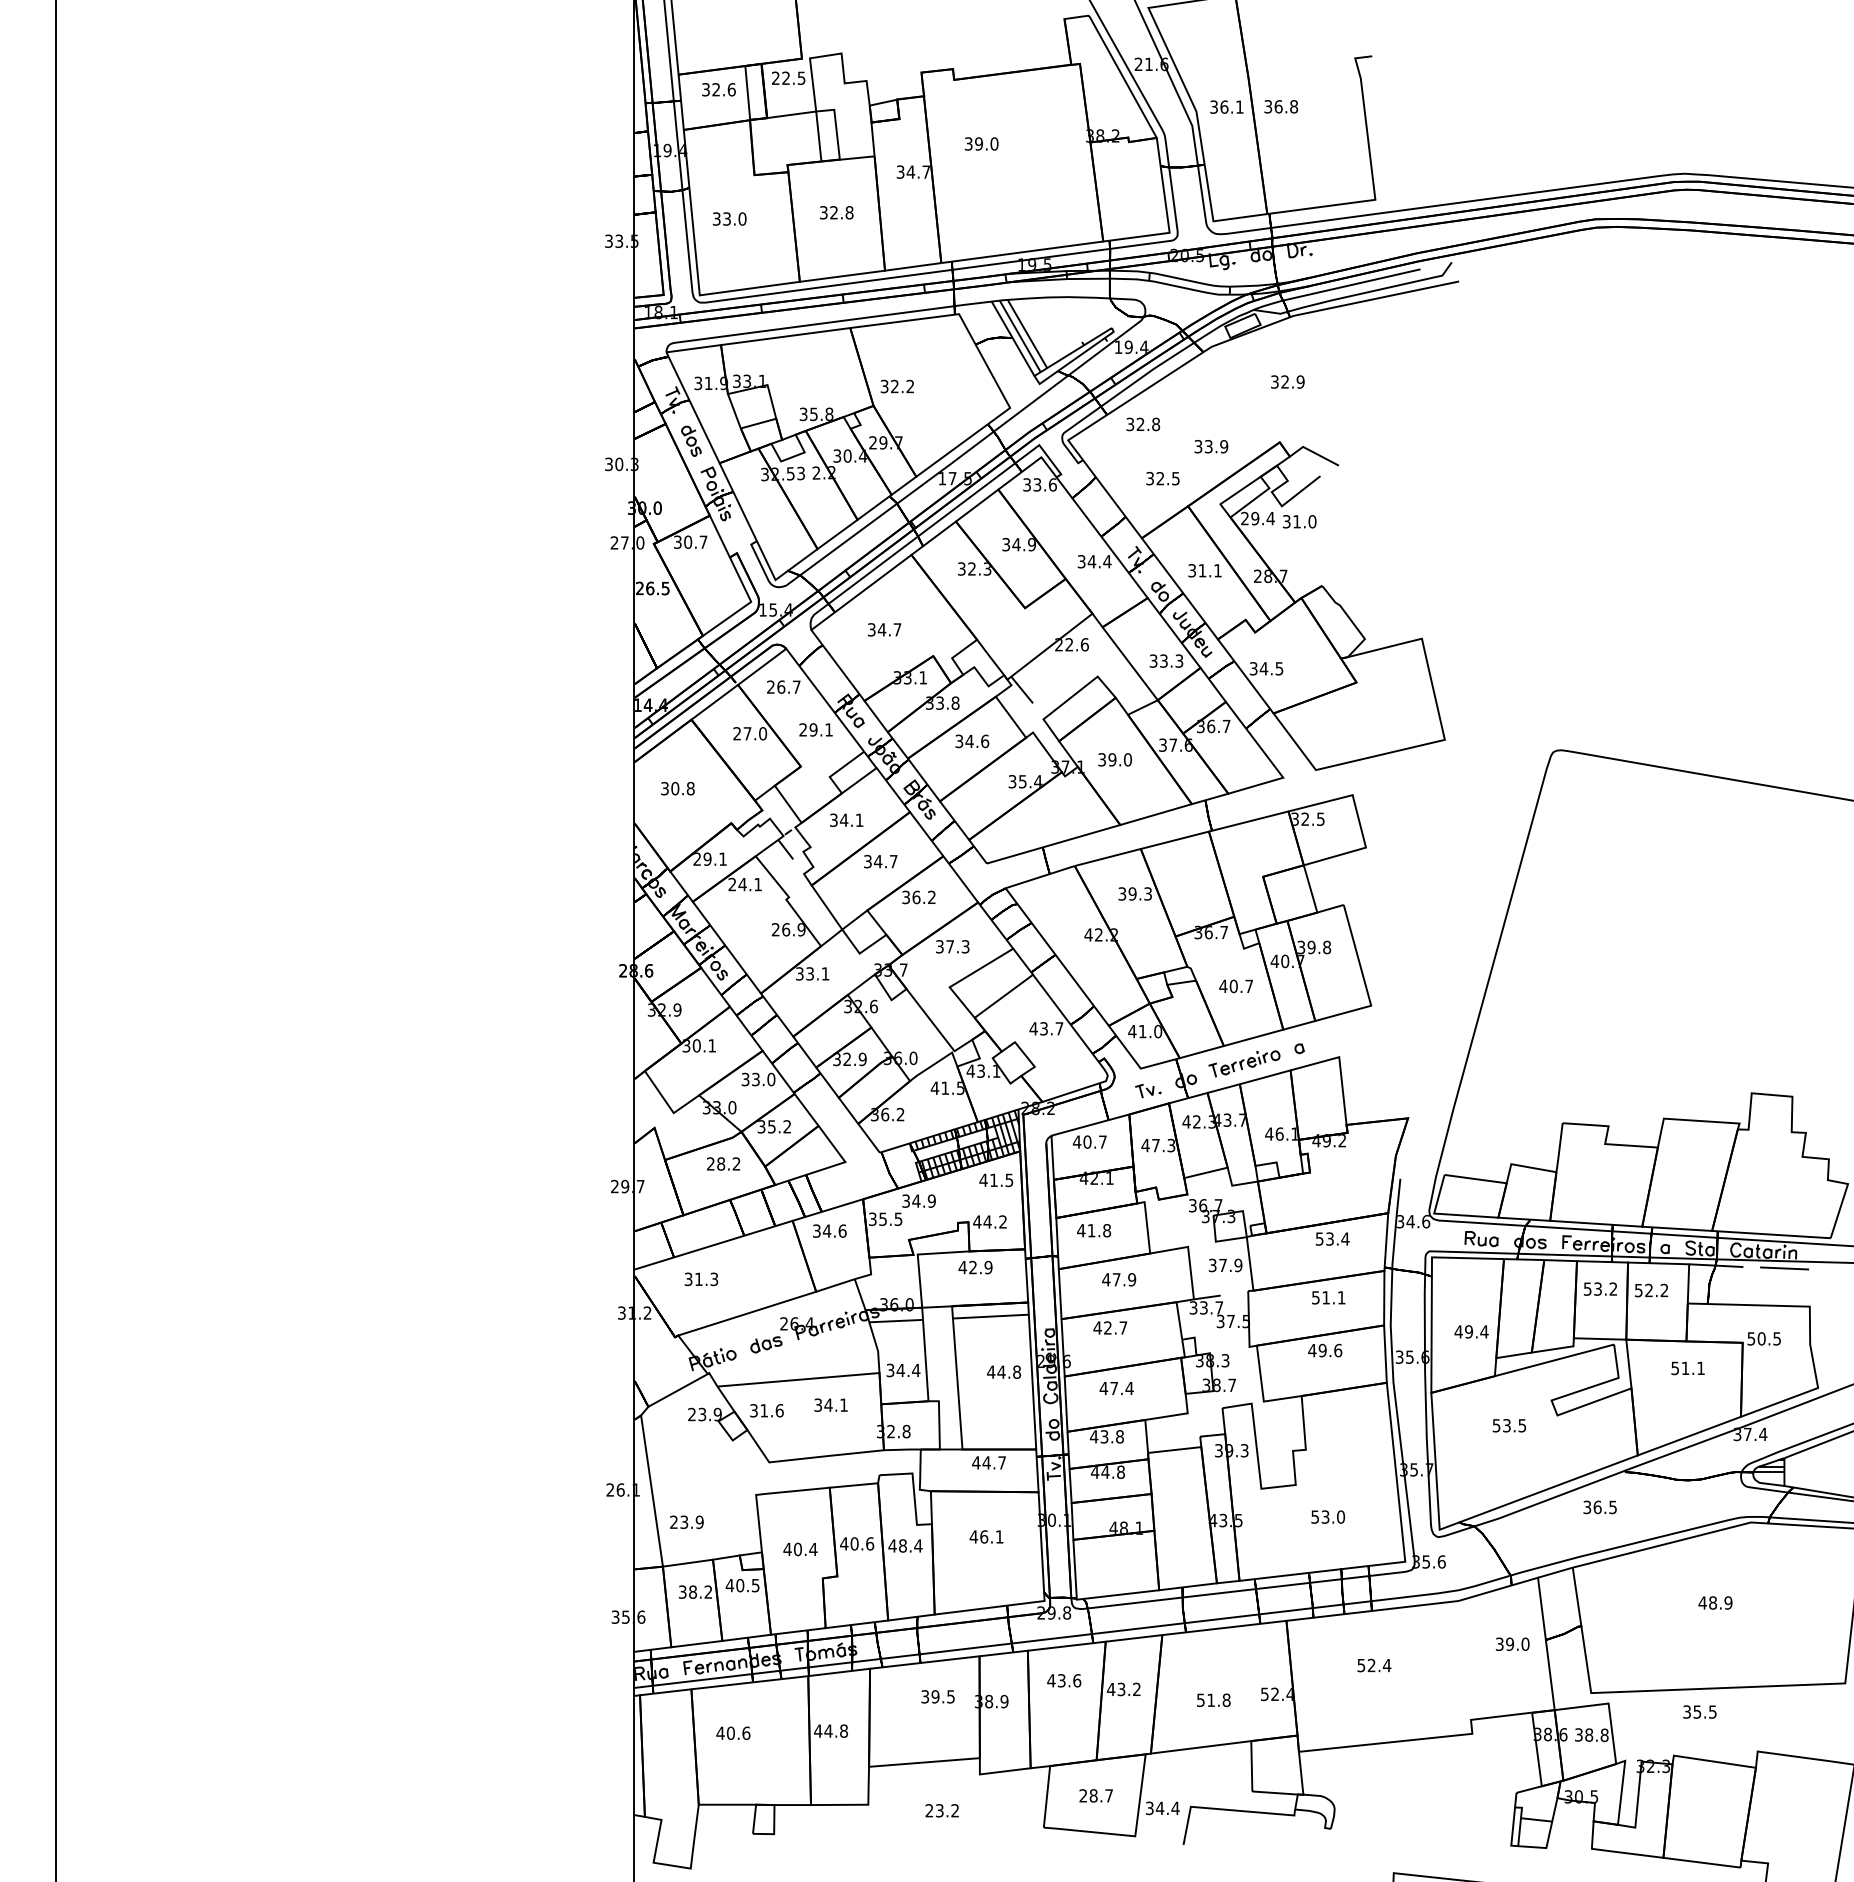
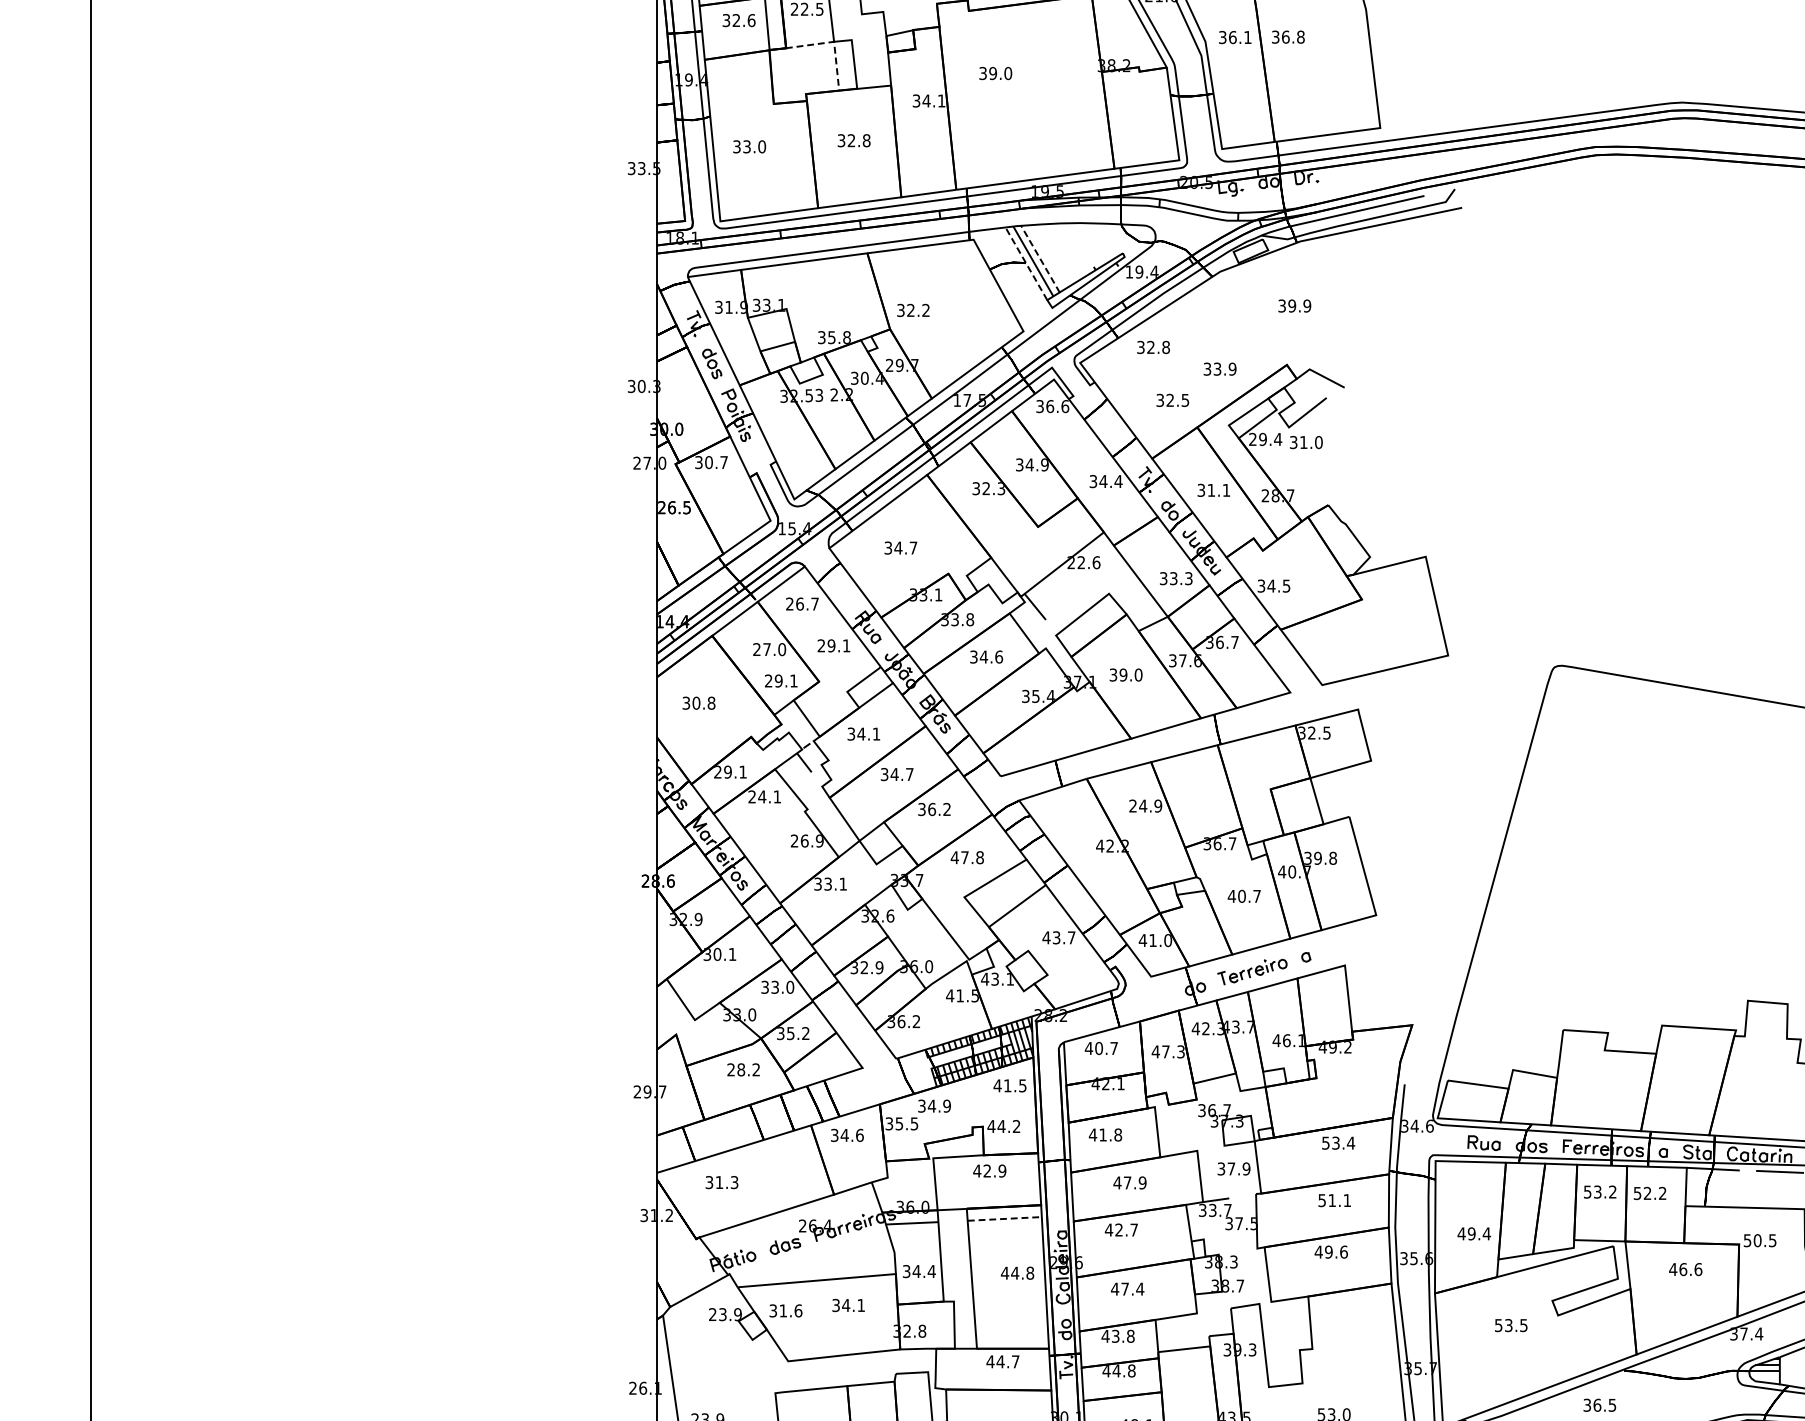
line: (816, 111) -> (834, 41), solid -> dashed
text: (925, 171) -> (940, 100), 34.7 -> 34.1
line: (1027, 334) -> (1040, 259), solid -> dashed
line: (1013, 338) -> (1026, 263), solid -> dashed
text: (1285, 381) -> (1292, 305), 32.9 -> 39.9
text: (1037, 484) -> (1050, 406), 33.6 -> 36.6
part: (761, 765) -> (780, 680), added
text: (1135, 893) -> (1145, 805), 39.3 -> 24.9
text: (952, 946) -> (967, 857), 37.3 -> 47.8
part: (1148, 1091) -> (1158, 999), removed
line: (991, 1316) -> (1005, 1218), solid -> dashed
text: (1688, 1368) -> (1686, 1269), 51.1 -> 46.6

